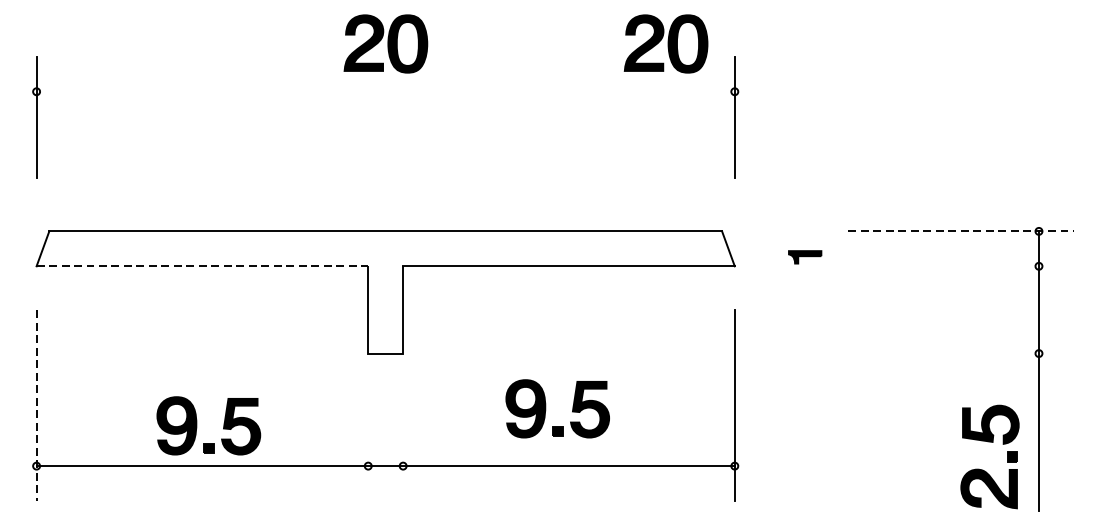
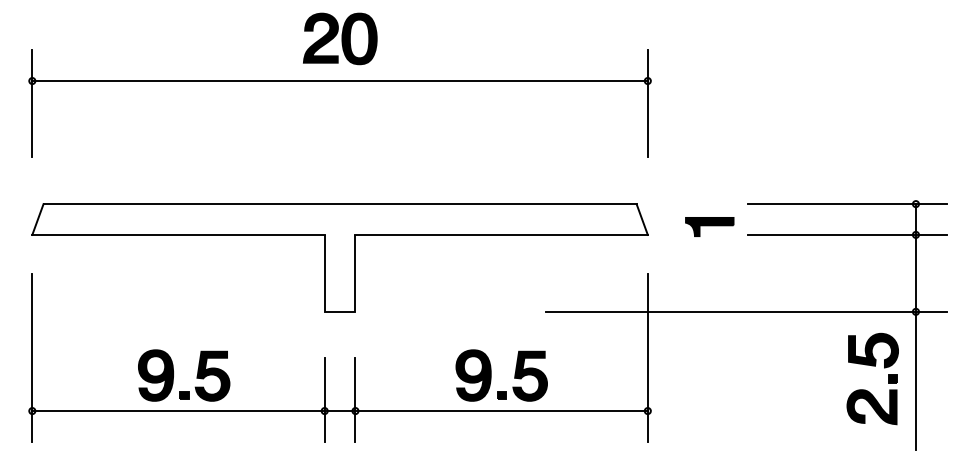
part: (666, 43) -> (587, 38), removed
line: (385, 92) -> (339, 81), added
line: (961, 231) -> (847, 204), dashed -> solid
part: (804, 256) -> (709, 226), size x1.67
line: (203, 265) -> (179, 234), dashed -> solid
line: (960, 265) -> (846, 234), added
line: (845, 353) -> (745, 311), added
line: (36, 406) -> (32, 358), dashed -> solid
part: (546, 408) -> (491, 375), moved
part: (989, 442) -> (872, 366), moved
line: (368, 453) -> (324, 399), added
line: (403, 453) -> (355, 399), added

